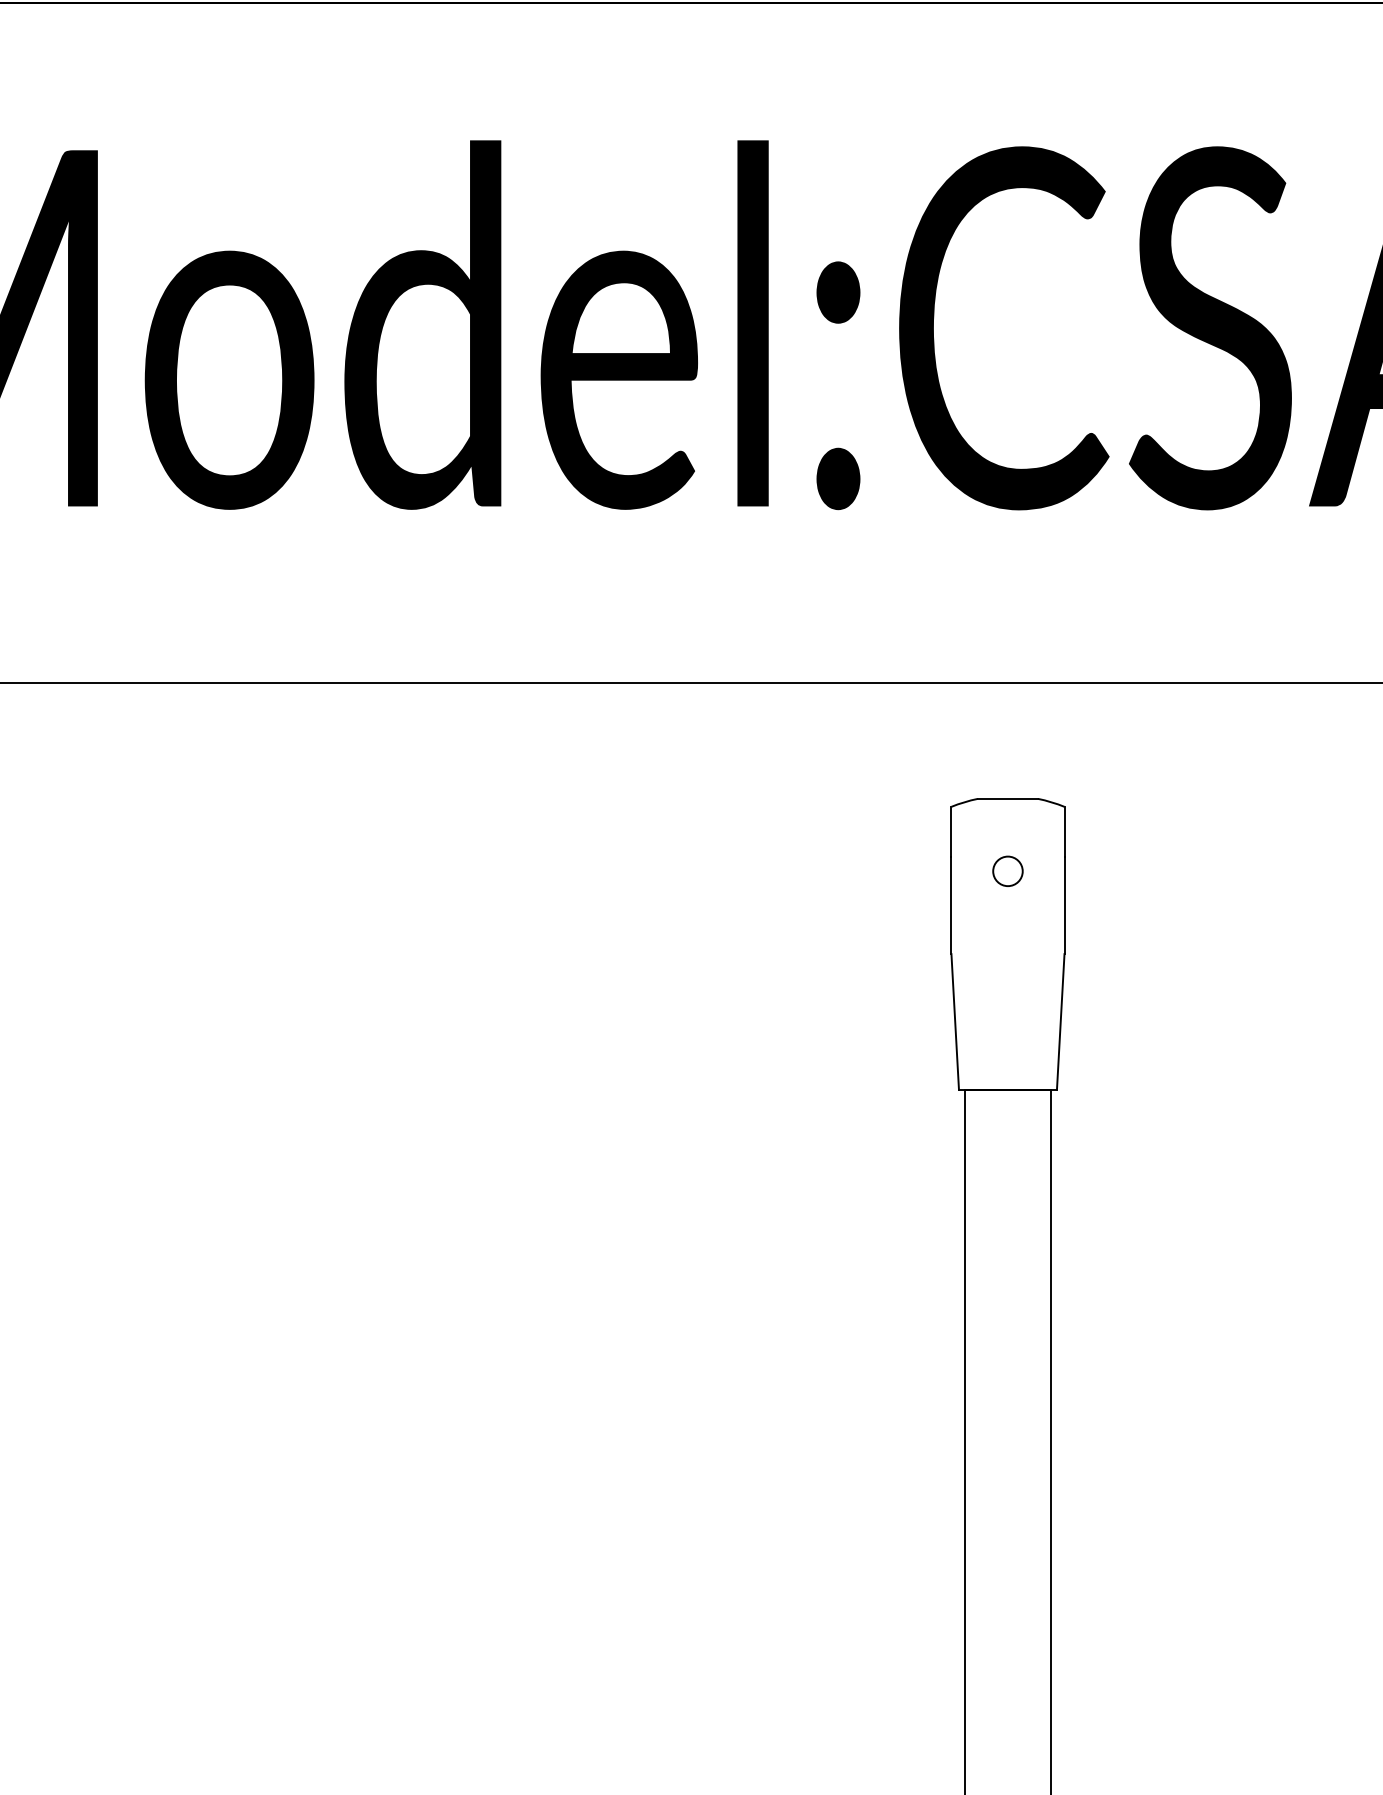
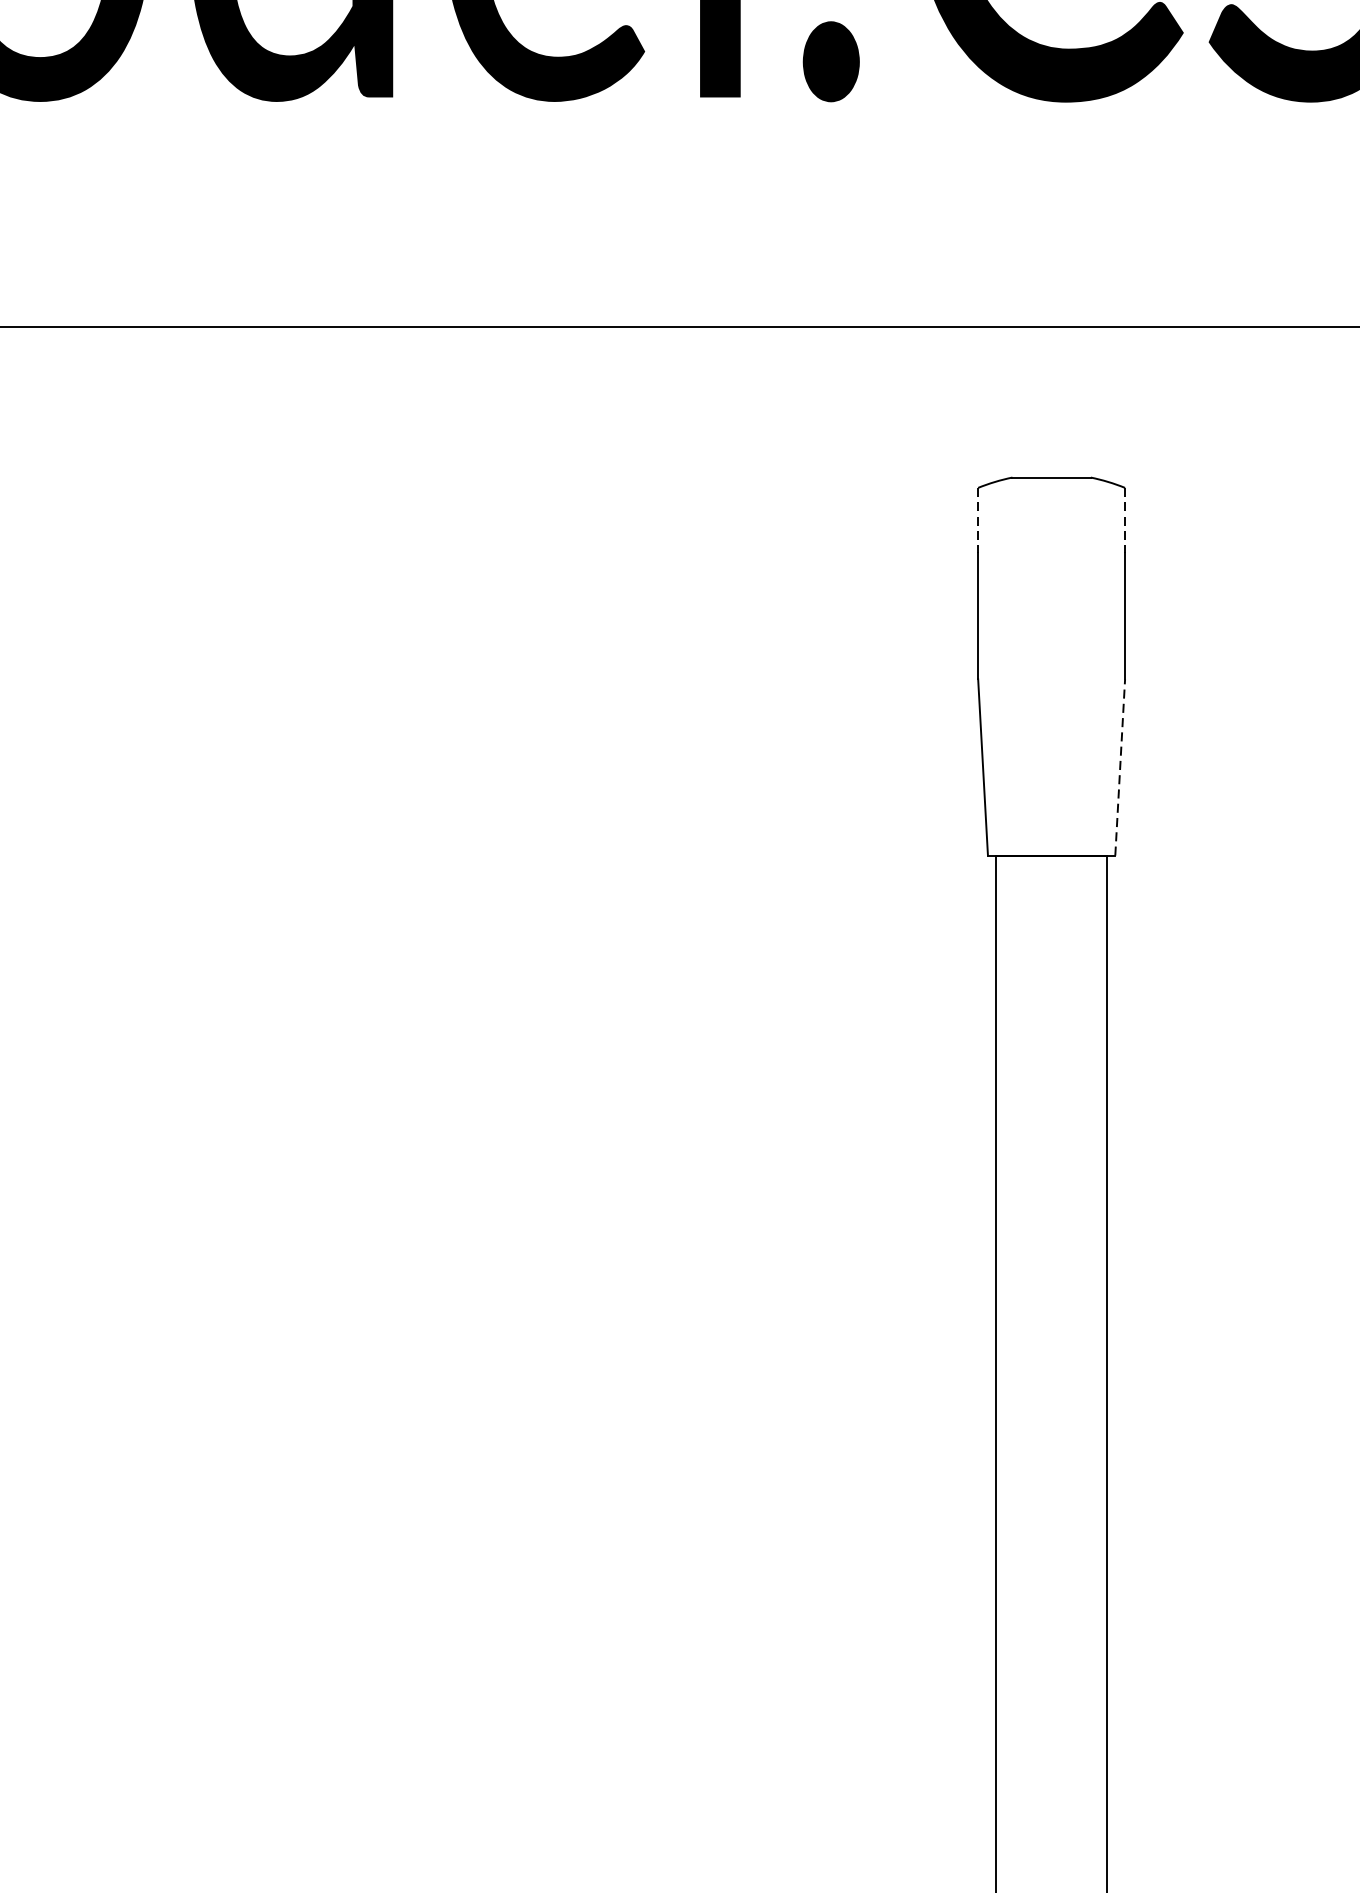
line: (951, 831) -> (978, 519), solid -> dashed
line: (1064, 831) -> (1125, 519), solid -> dashed
circle: (1007, 870) -> (1051, 570), removed
line: (1060, 1021) -> (1119, 766), solid -> dashed

